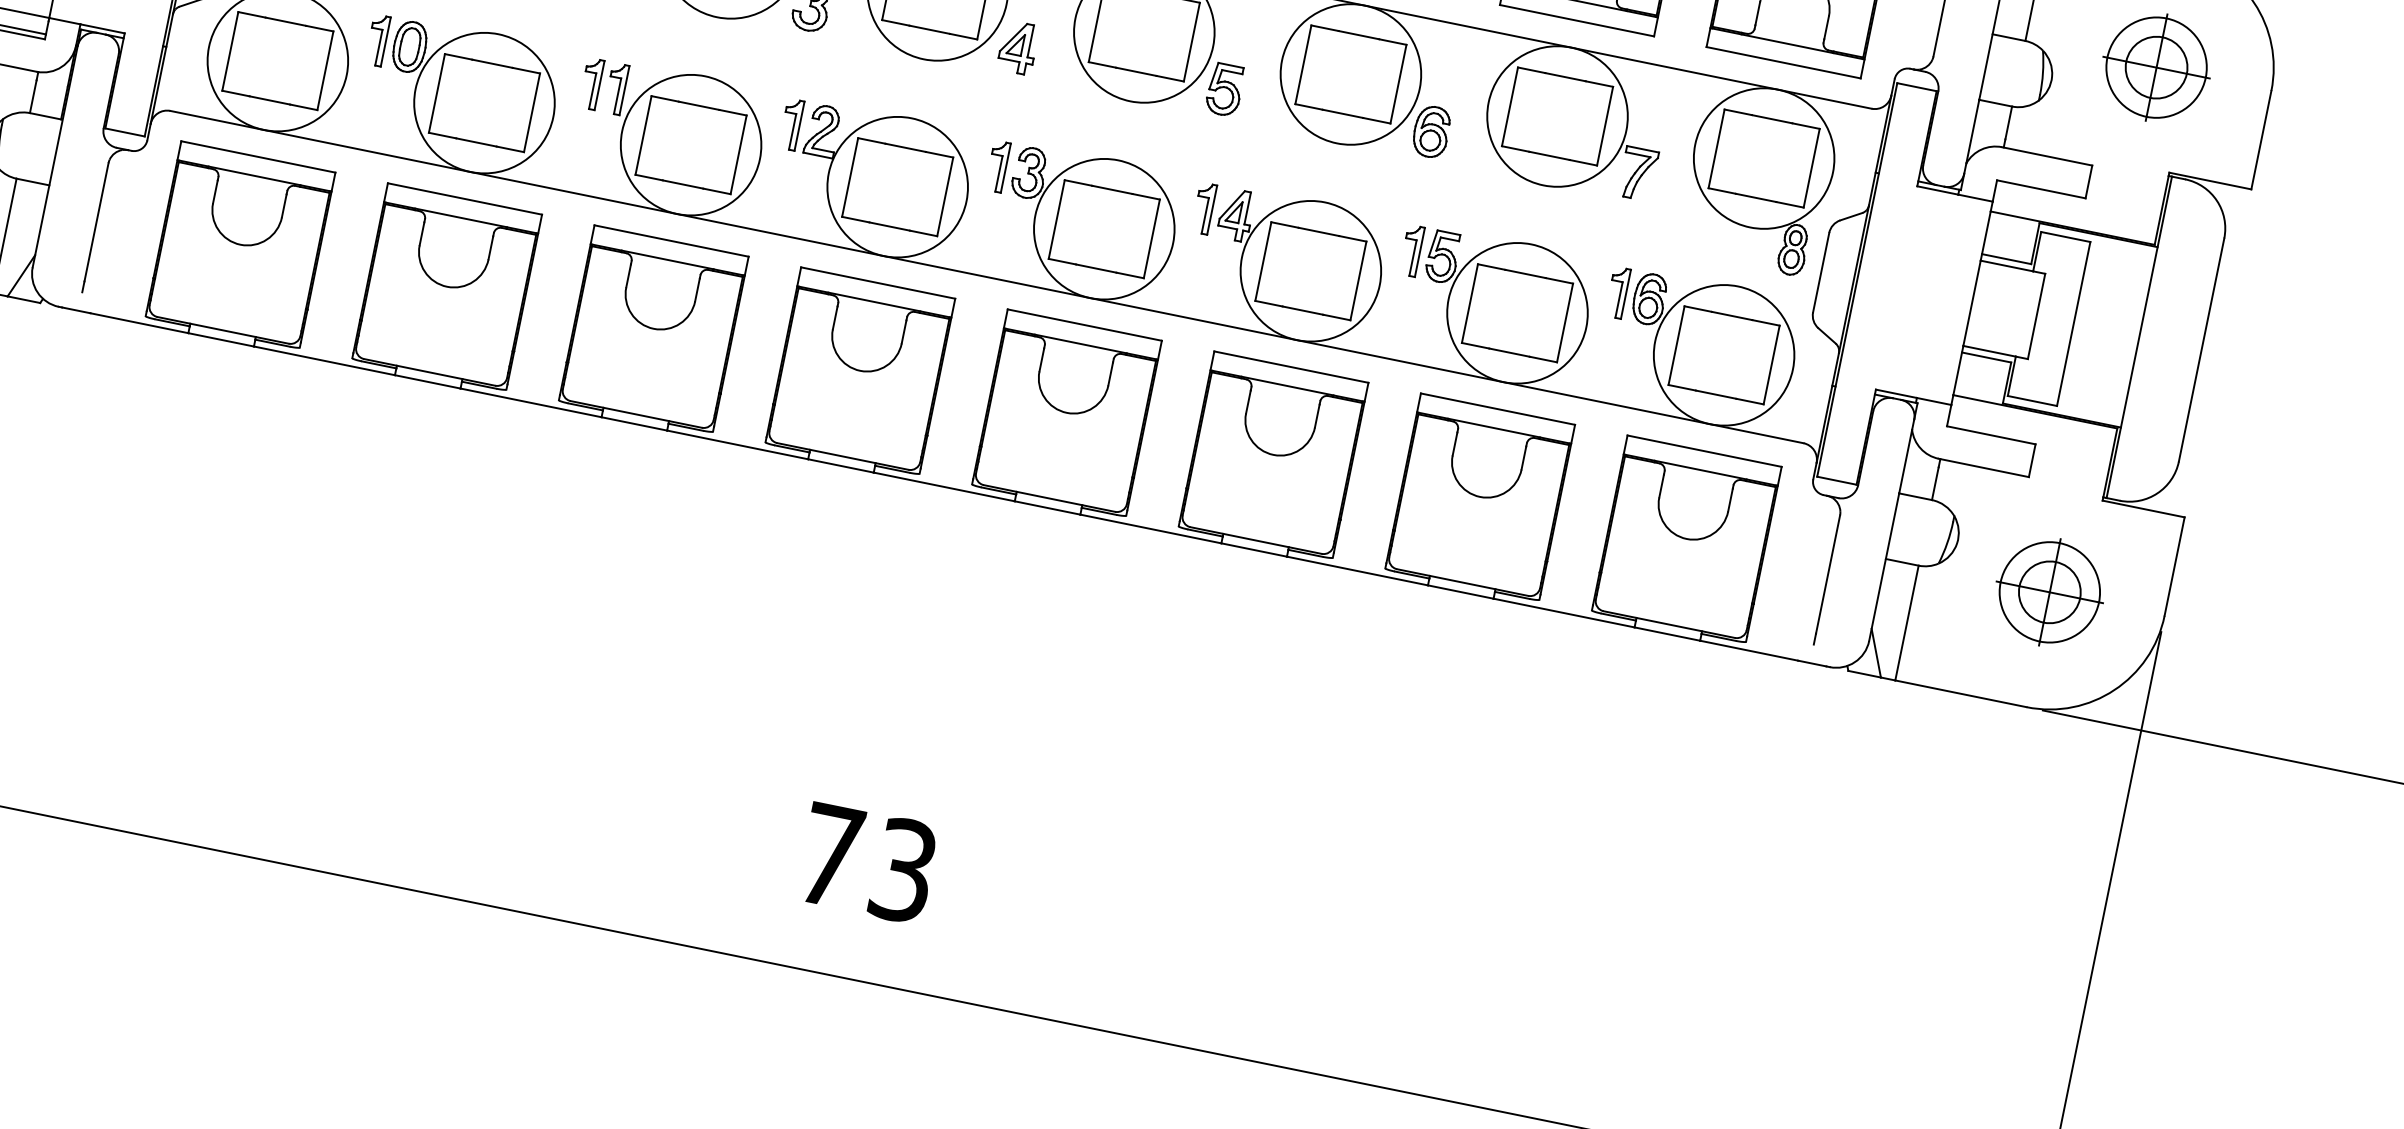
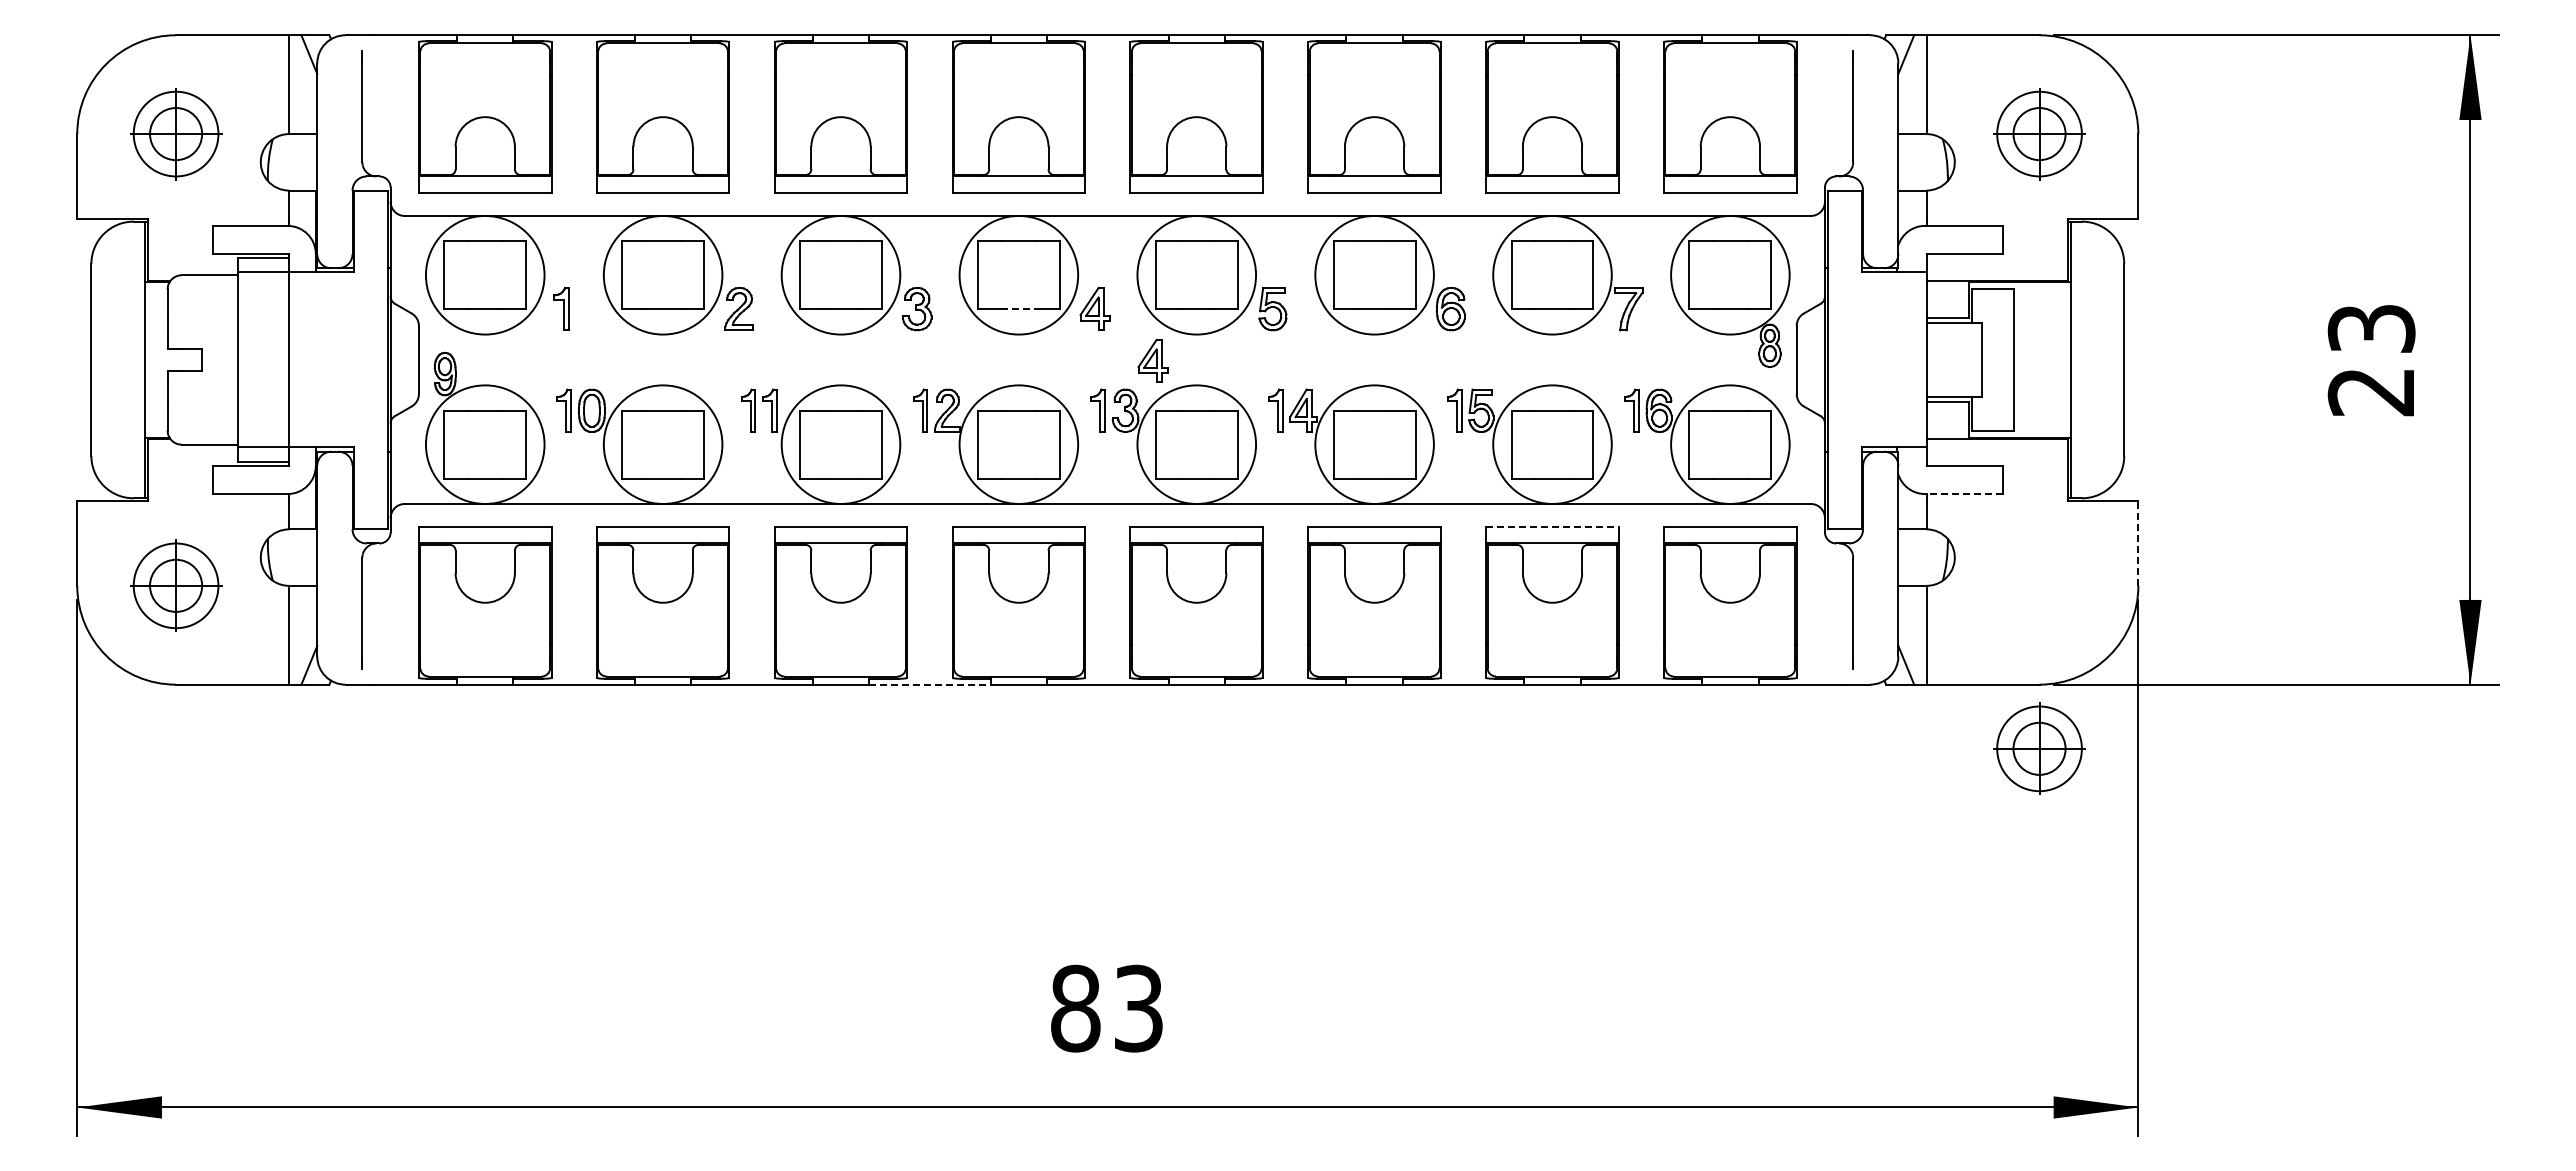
line: (930, 30) -> (1019, 309), solid -> dashed
part: (1072, 121) -> (1152, 360), added
line: (1499, 409) -> (1553, 527), solid -> dashed
line: (737, 444) -> (929, 684), solid -> dashed
line: (1984, 468) -> (1964, 494), solid -> dashed
line: (2174, 566) -> (2138, 543), solid -> dashed
part: (2049, 591) -> (2039, 748), moved
text: (830, 855) -> (1075, 1008), 73 -> 83

